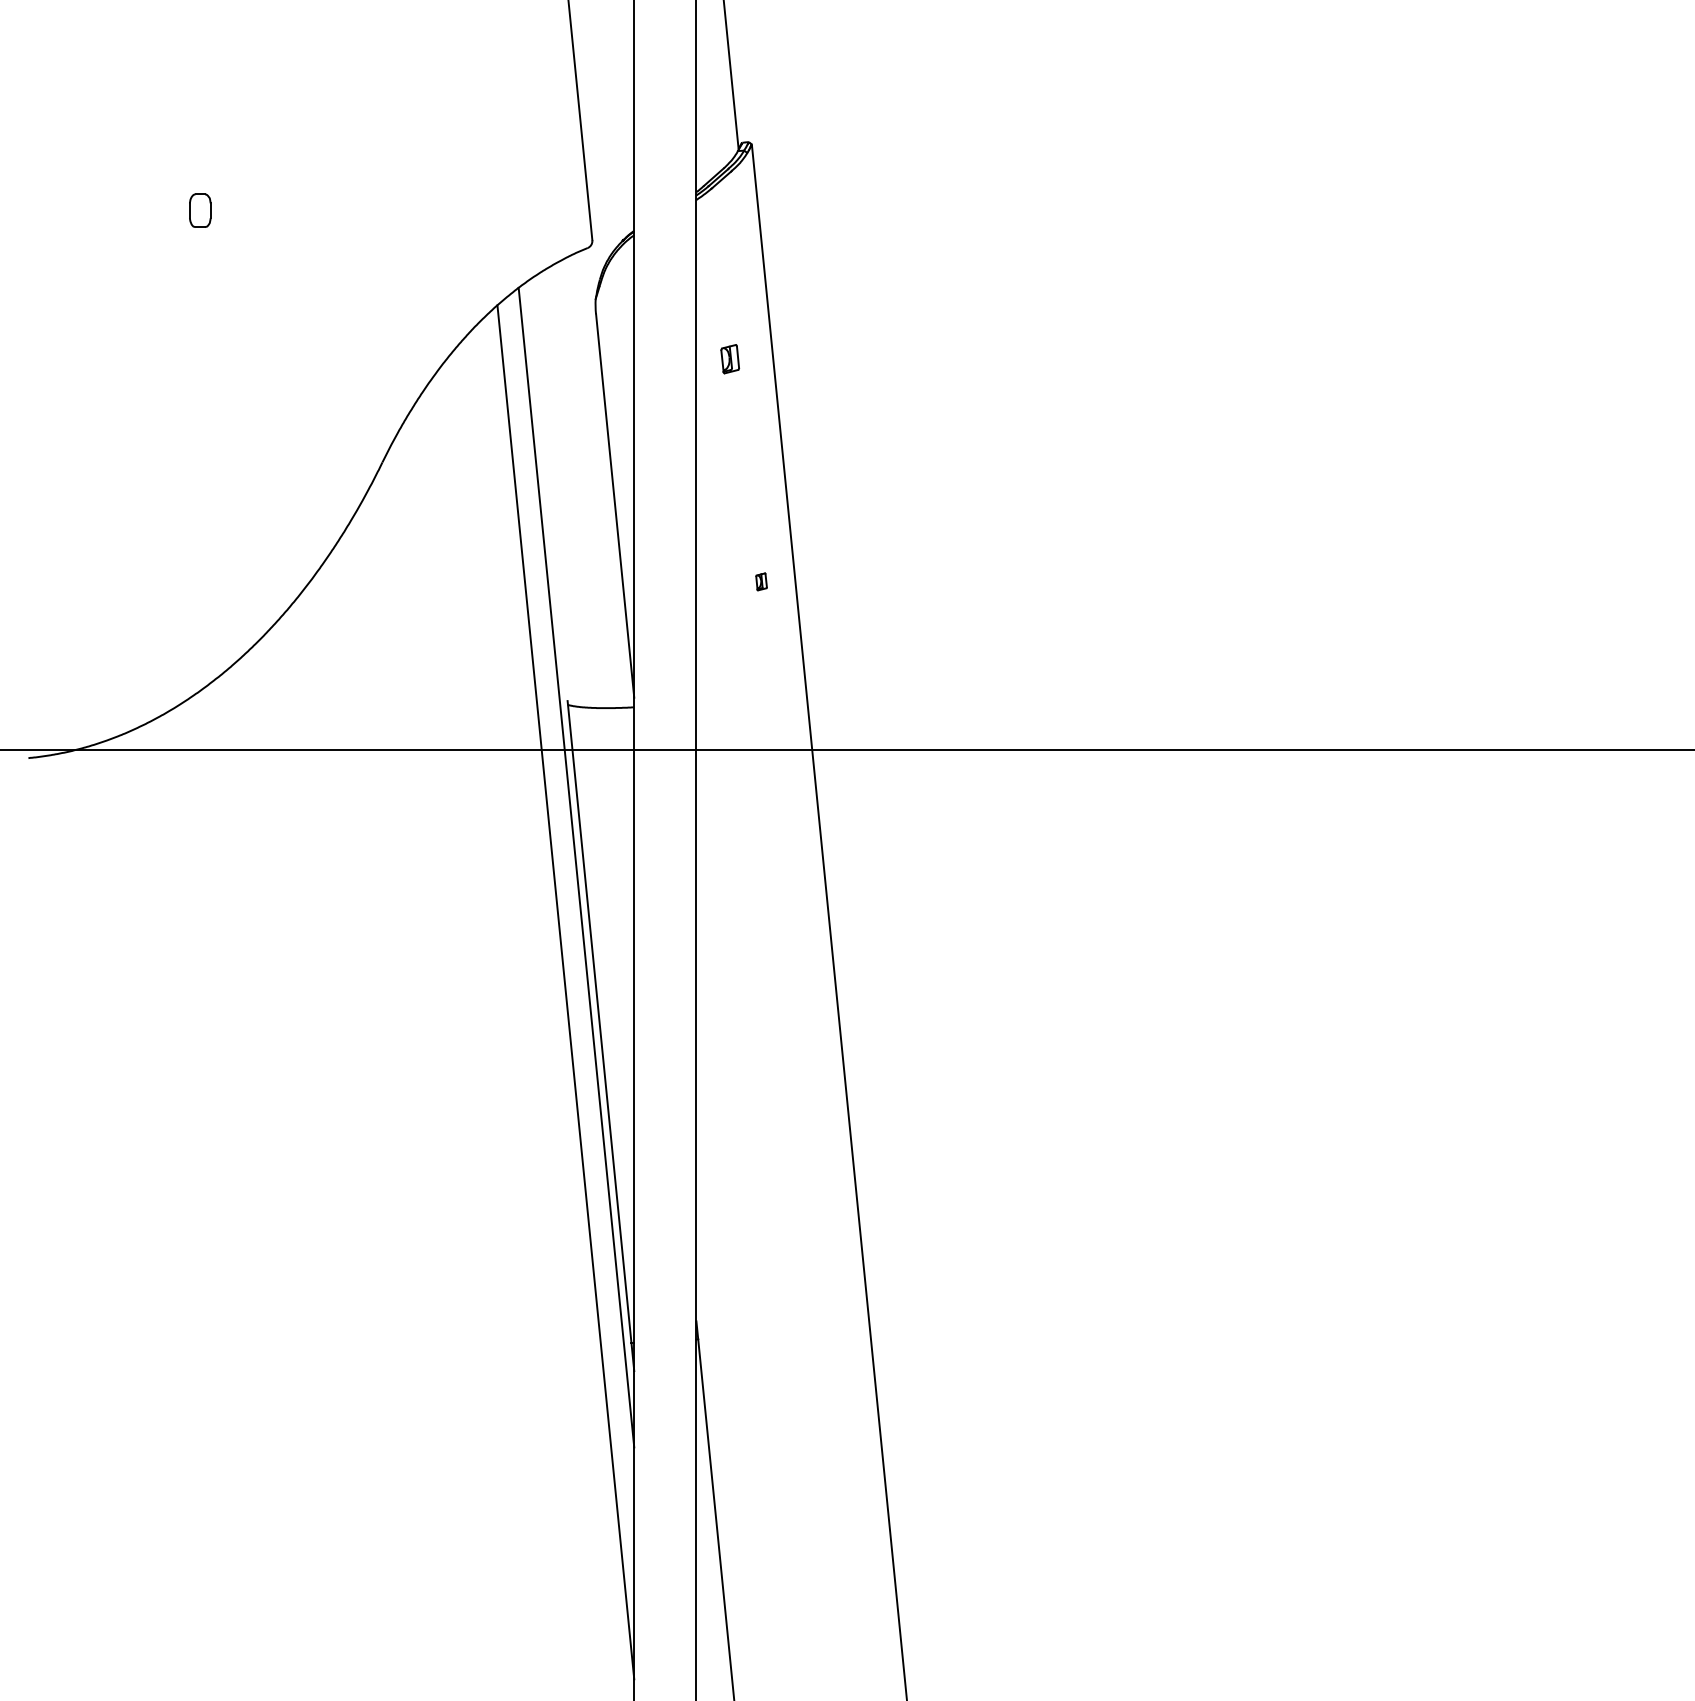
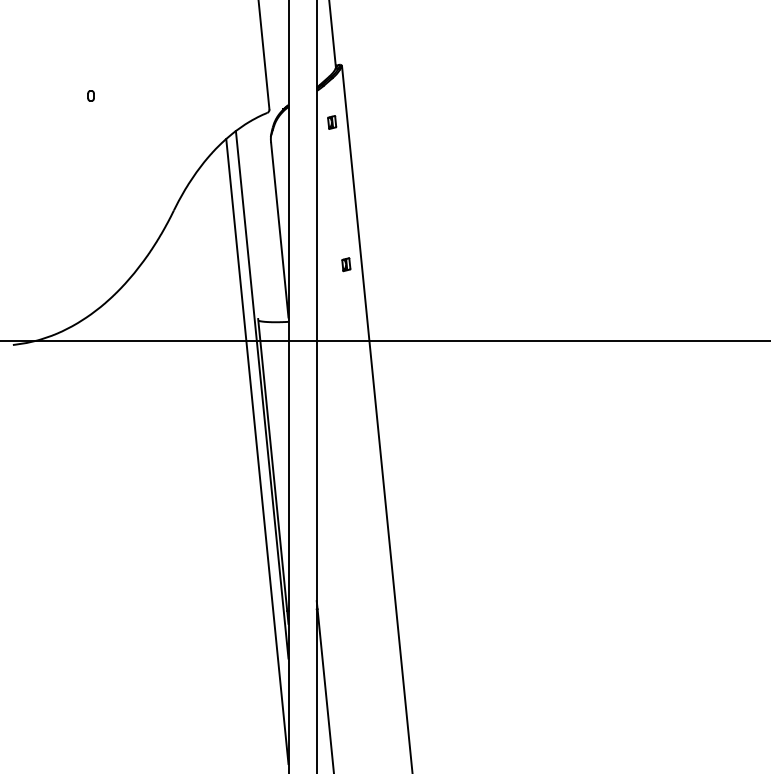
part: (199, 209) -> (90, 95), size x0.62
part: (730, 359) -> (332, 122), moved
part: (761, 581) -> (346, 264), size x1.67

